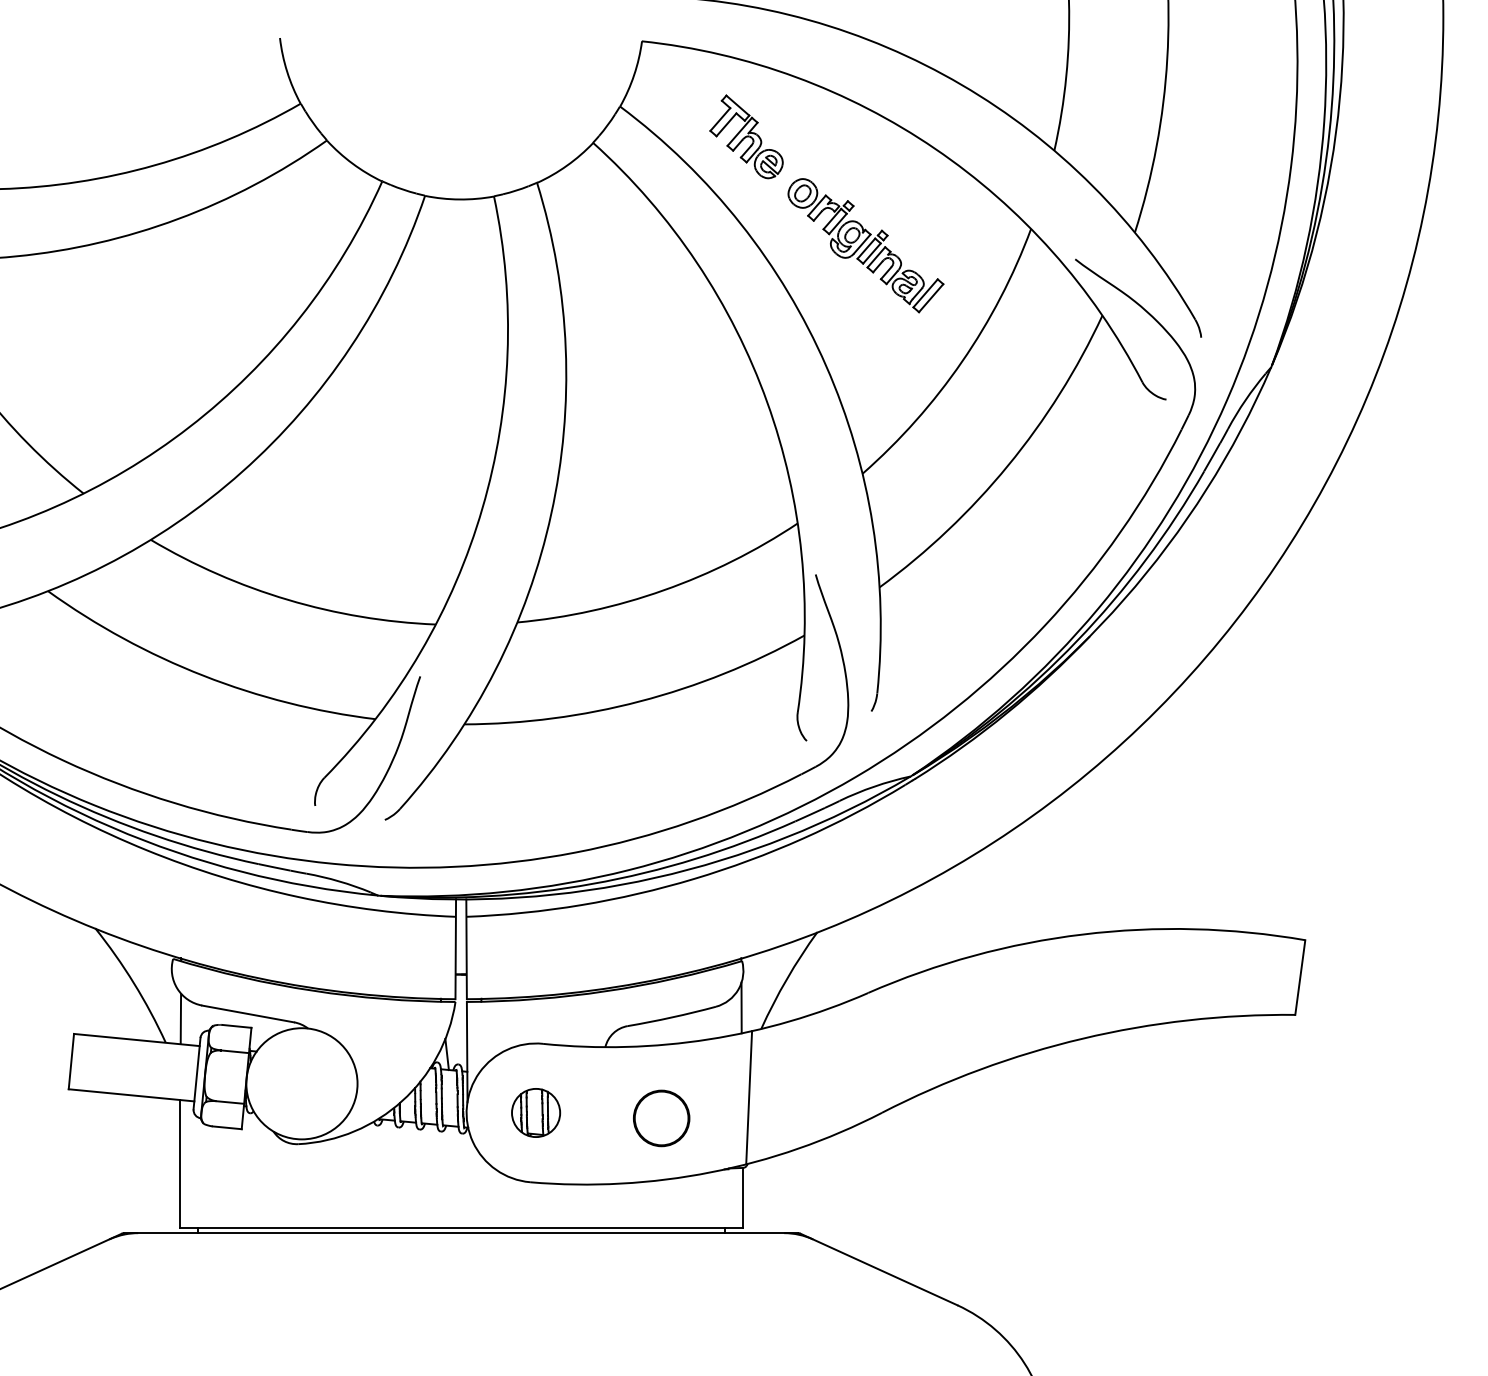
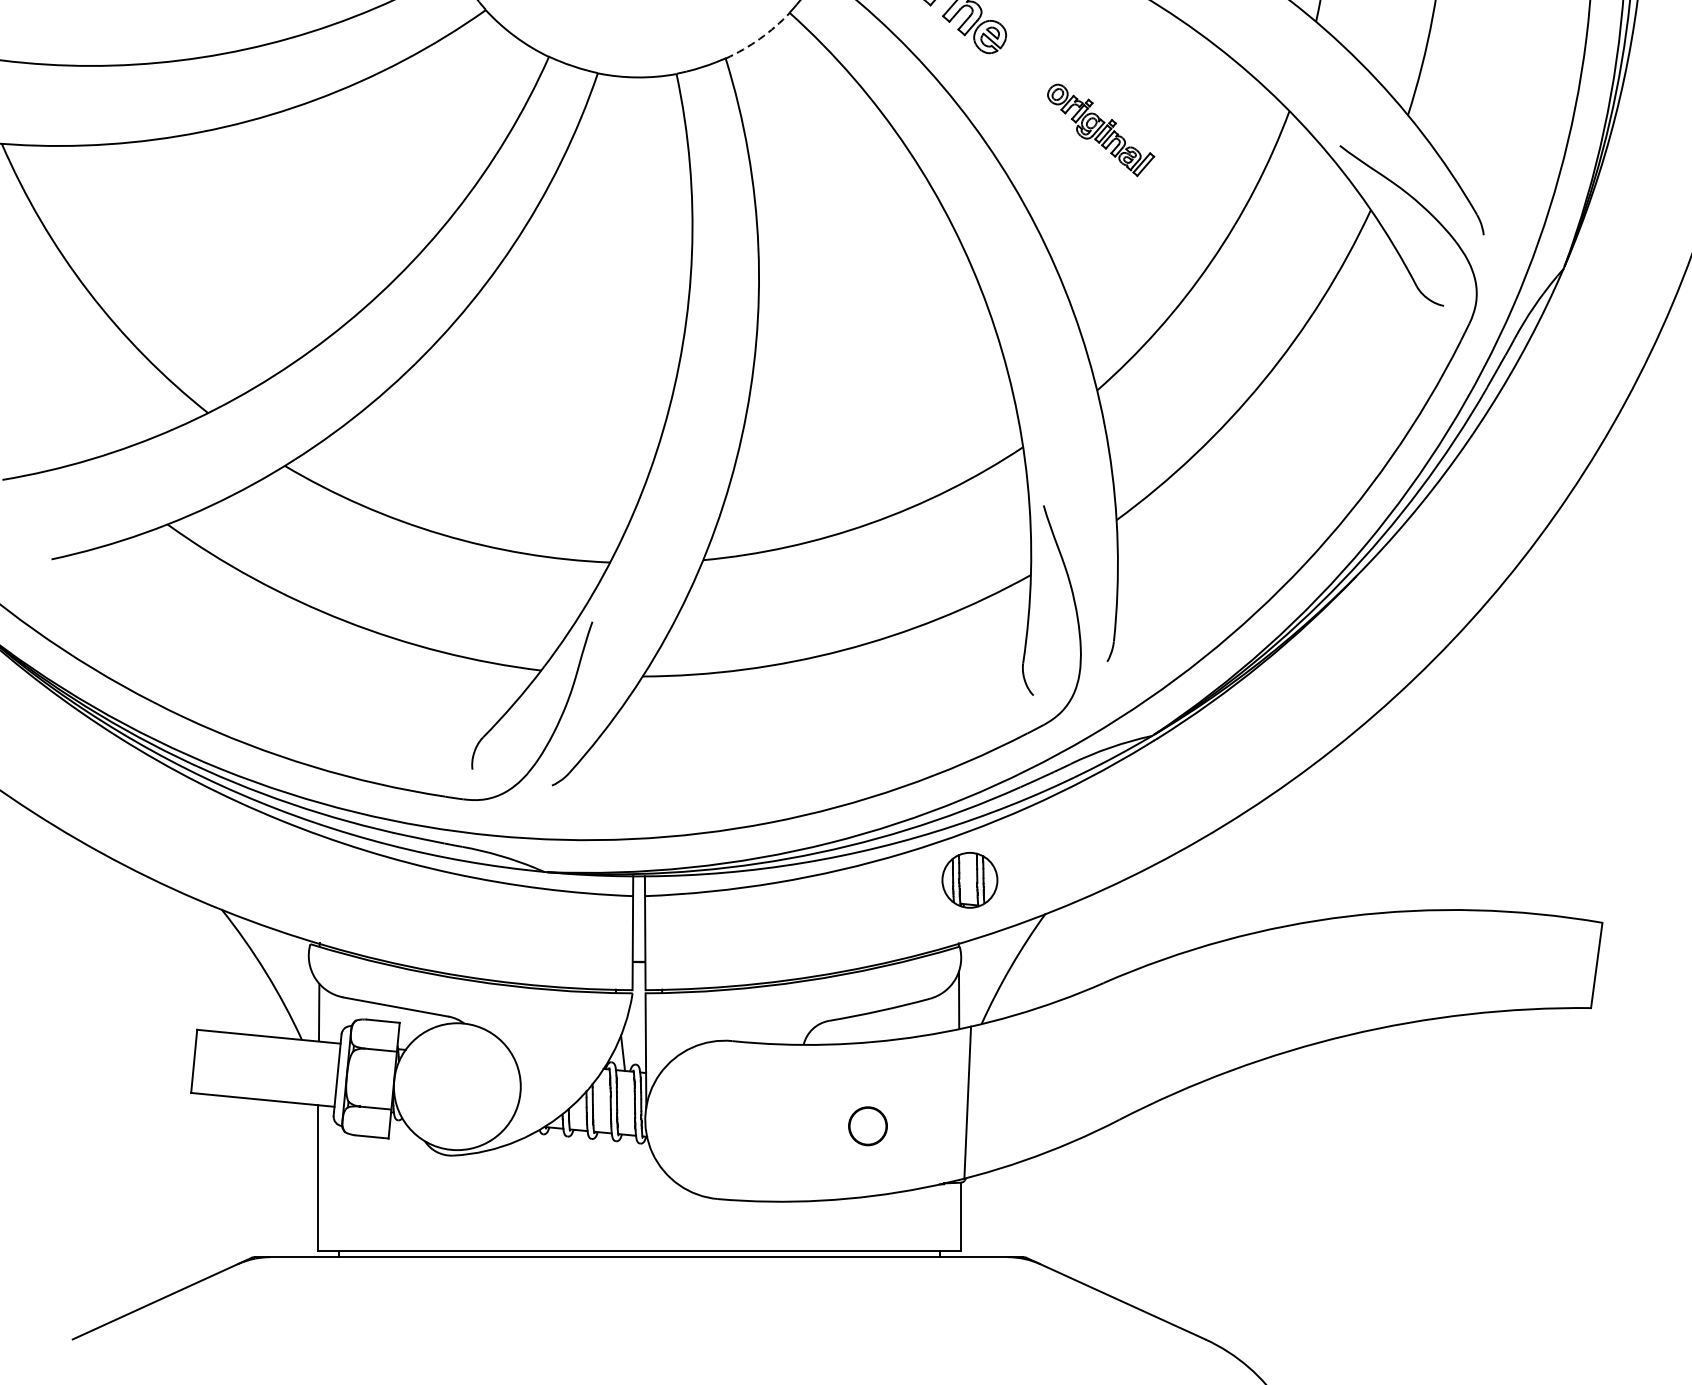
arc: (567, 165) -> (760, 38), solid -> dashed
part: (865, 245) -> (1100, 129), size x0.6
part: (536, 1112) -> (970, 879), moved
part: (661, 1118) -> (867, 1126), size x0.6

